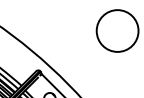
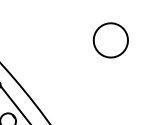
circle: (117, 30) -> (110, 39), size x0.6

